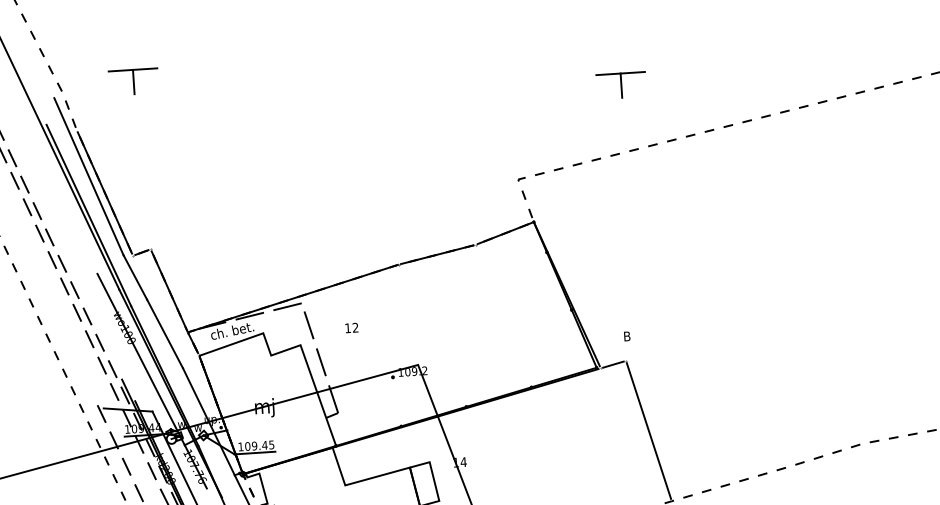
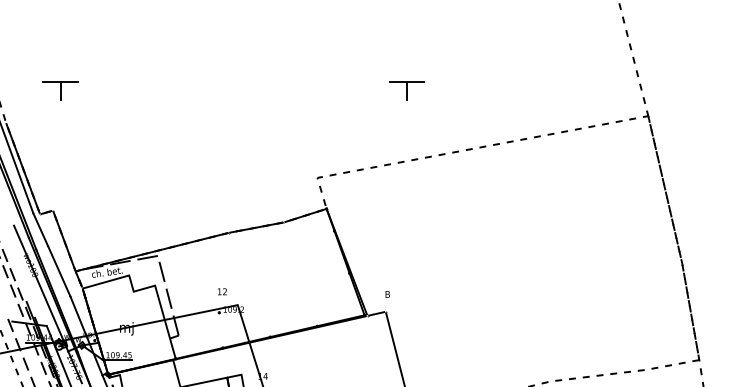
part: (133, 81) -> (60, 90), moved
part: (620, 85) -> (406, 90), moved
text: (352, 327) -> (222, 291), moved

